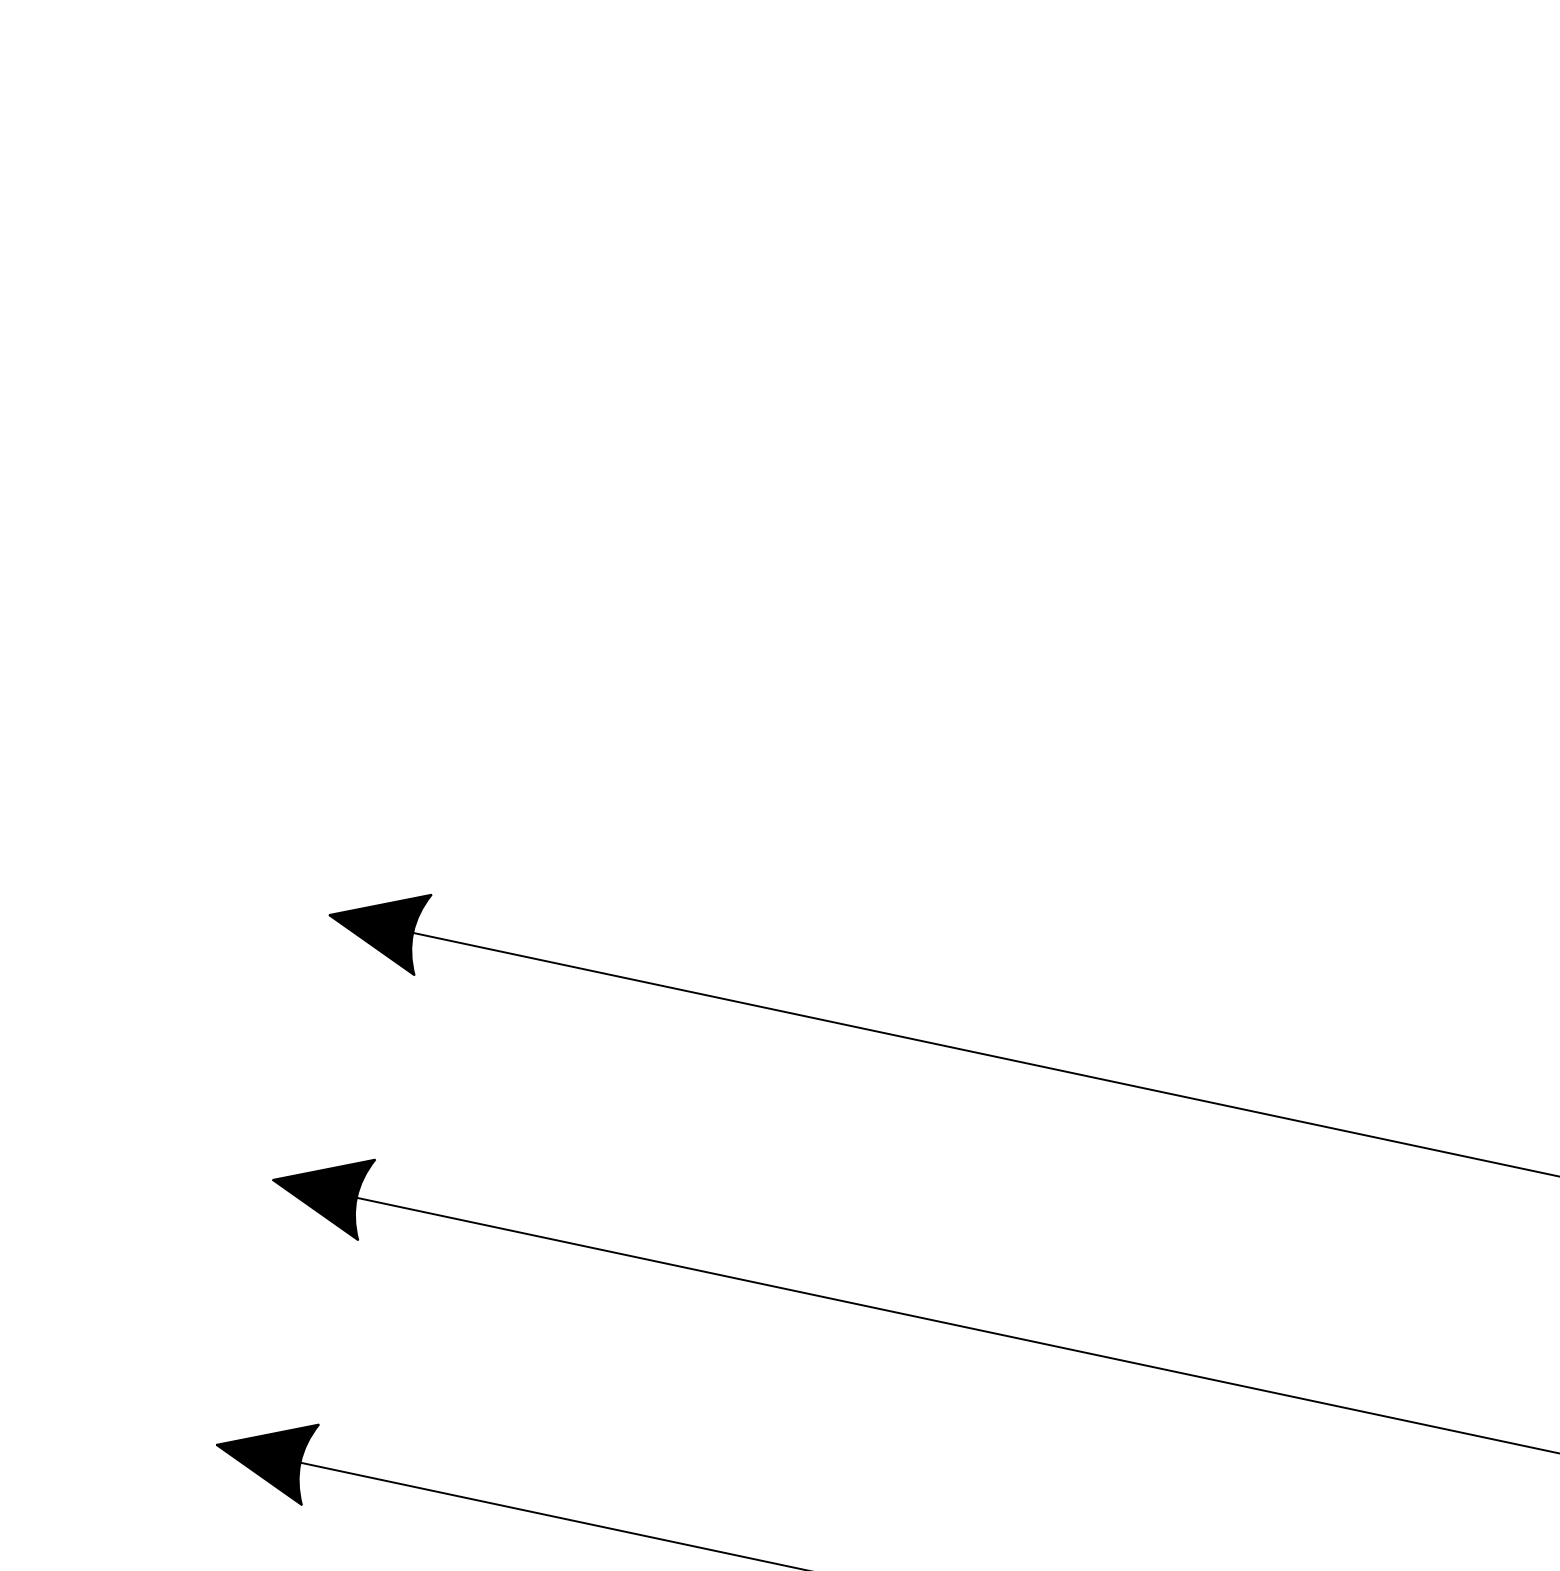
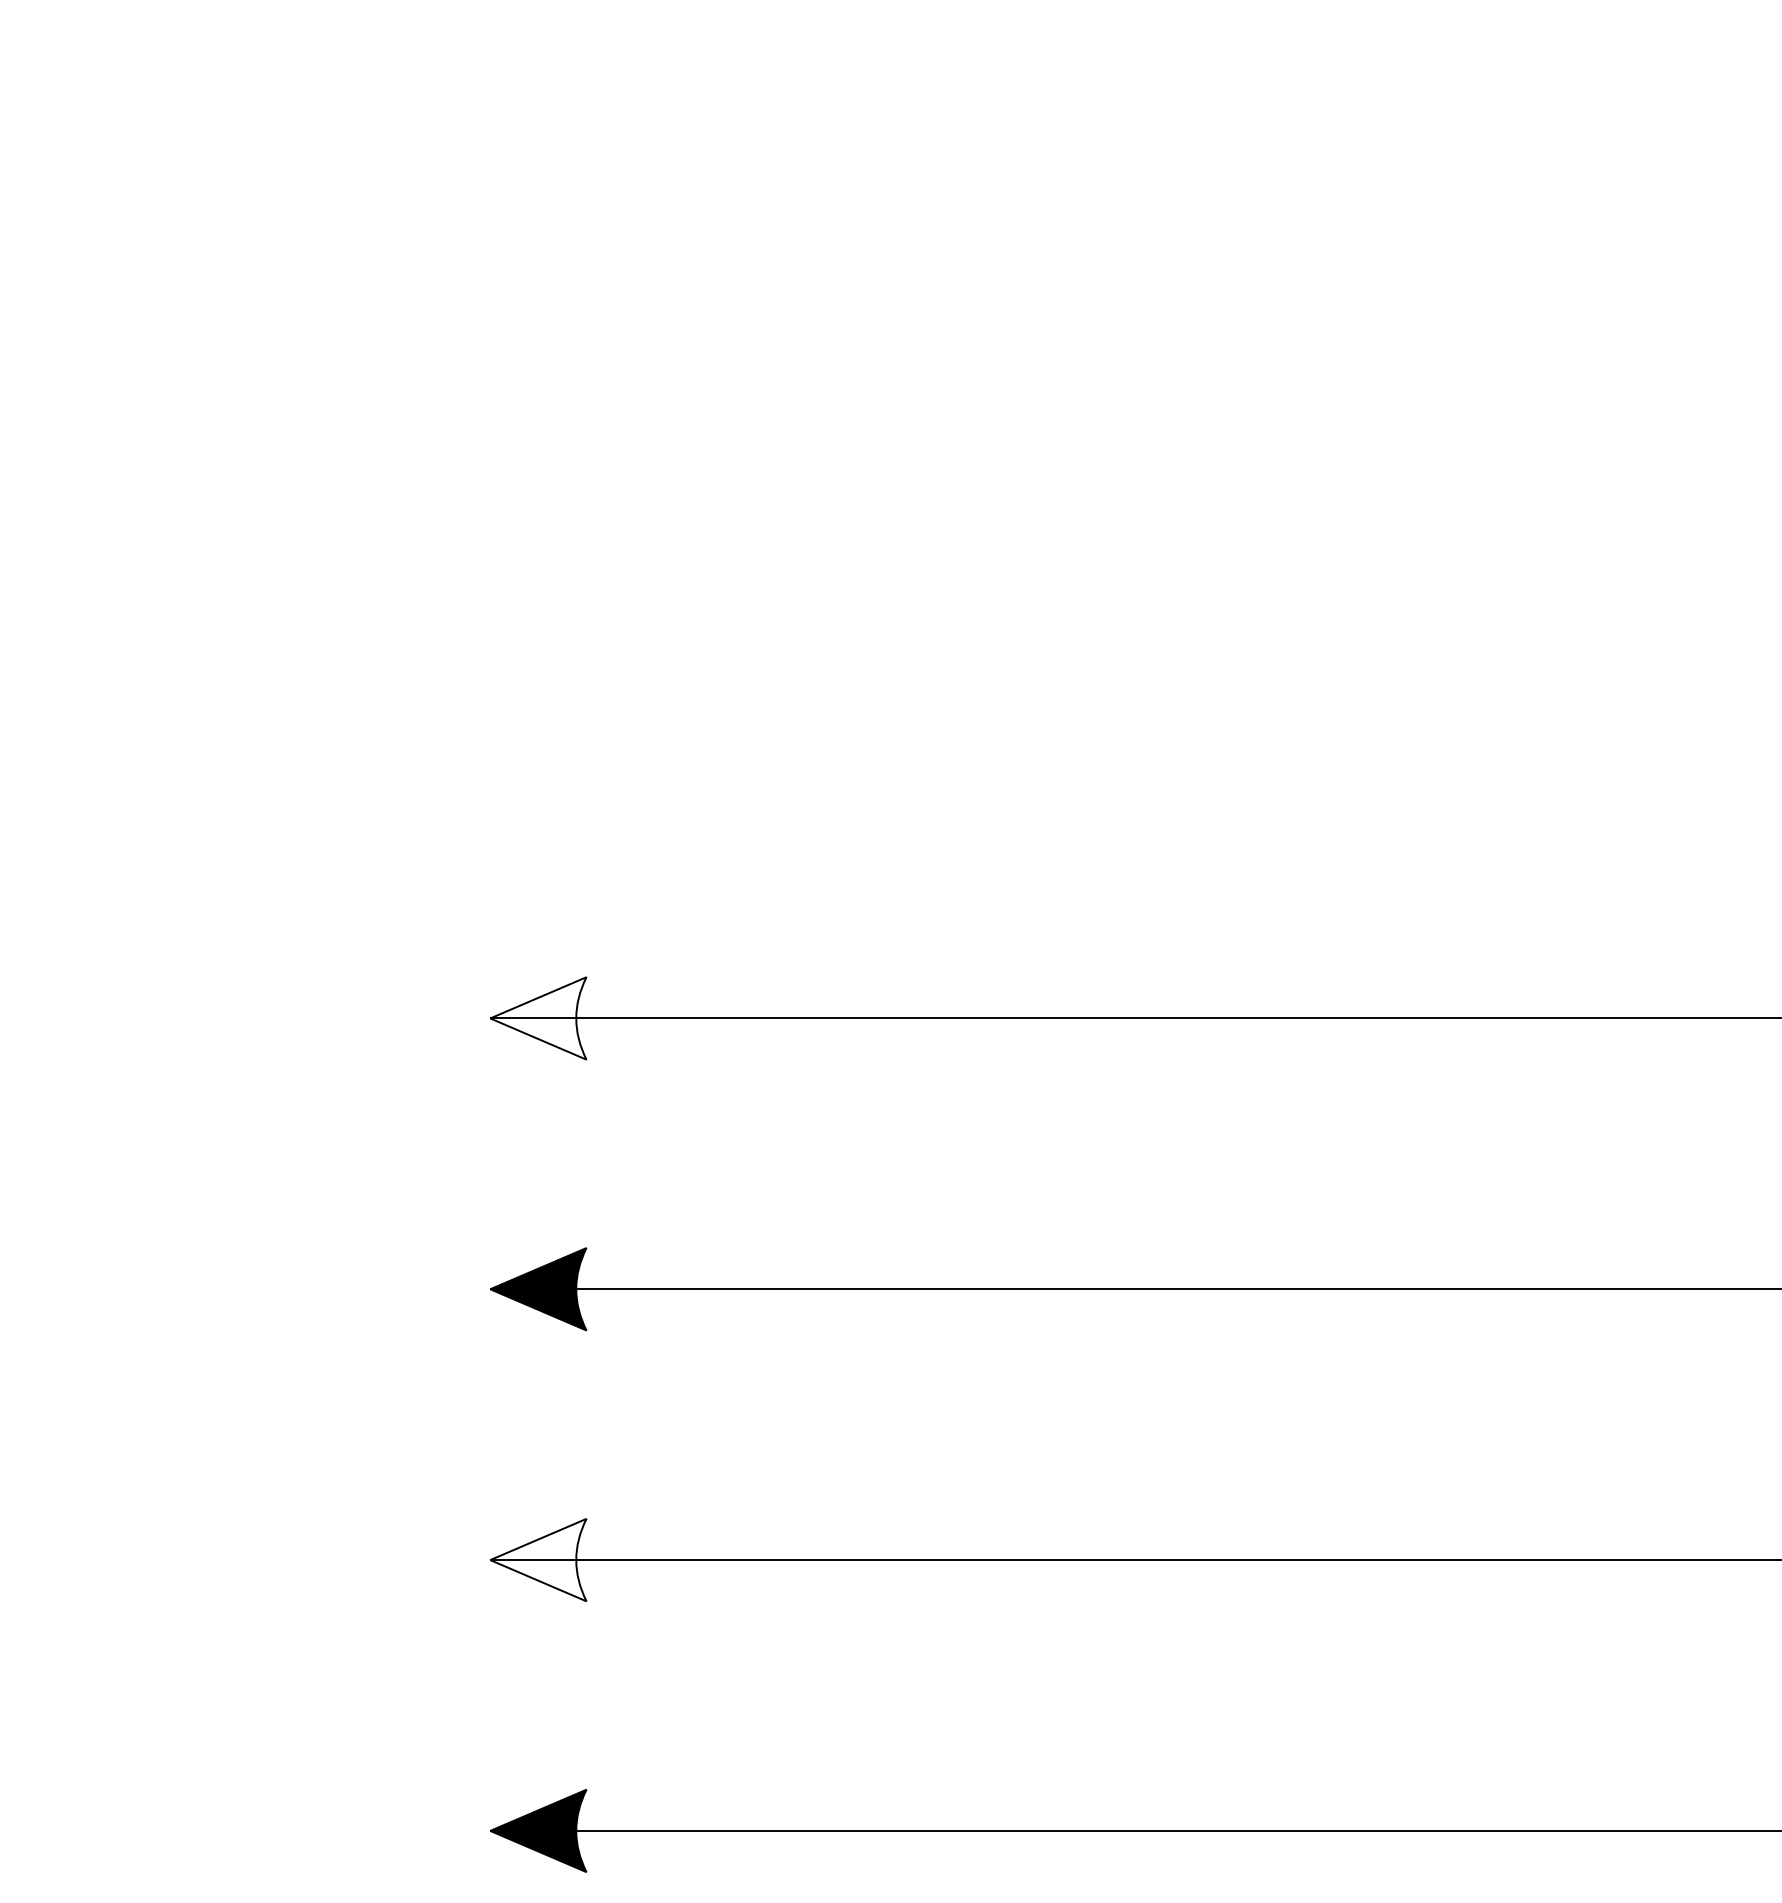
fill: (376, 925) -> (538, 1018), removed
fill: (263, 1454) -> (538, 1559), removed

